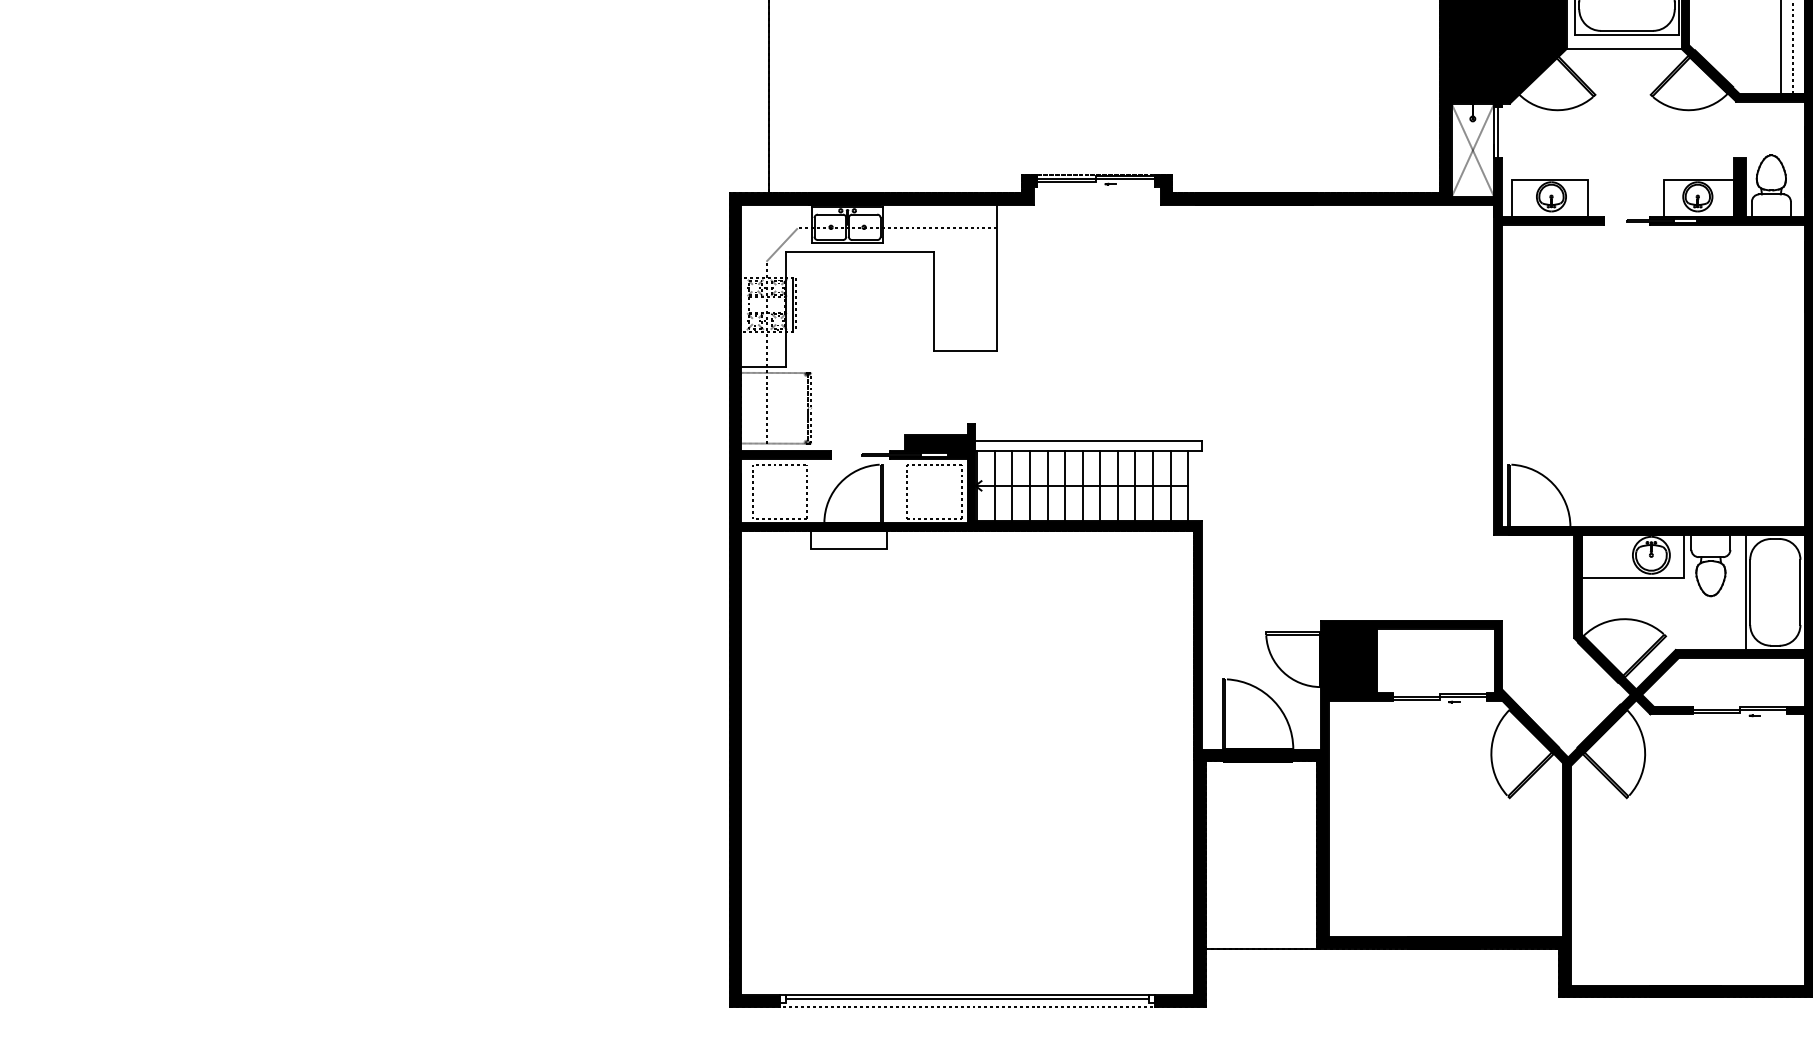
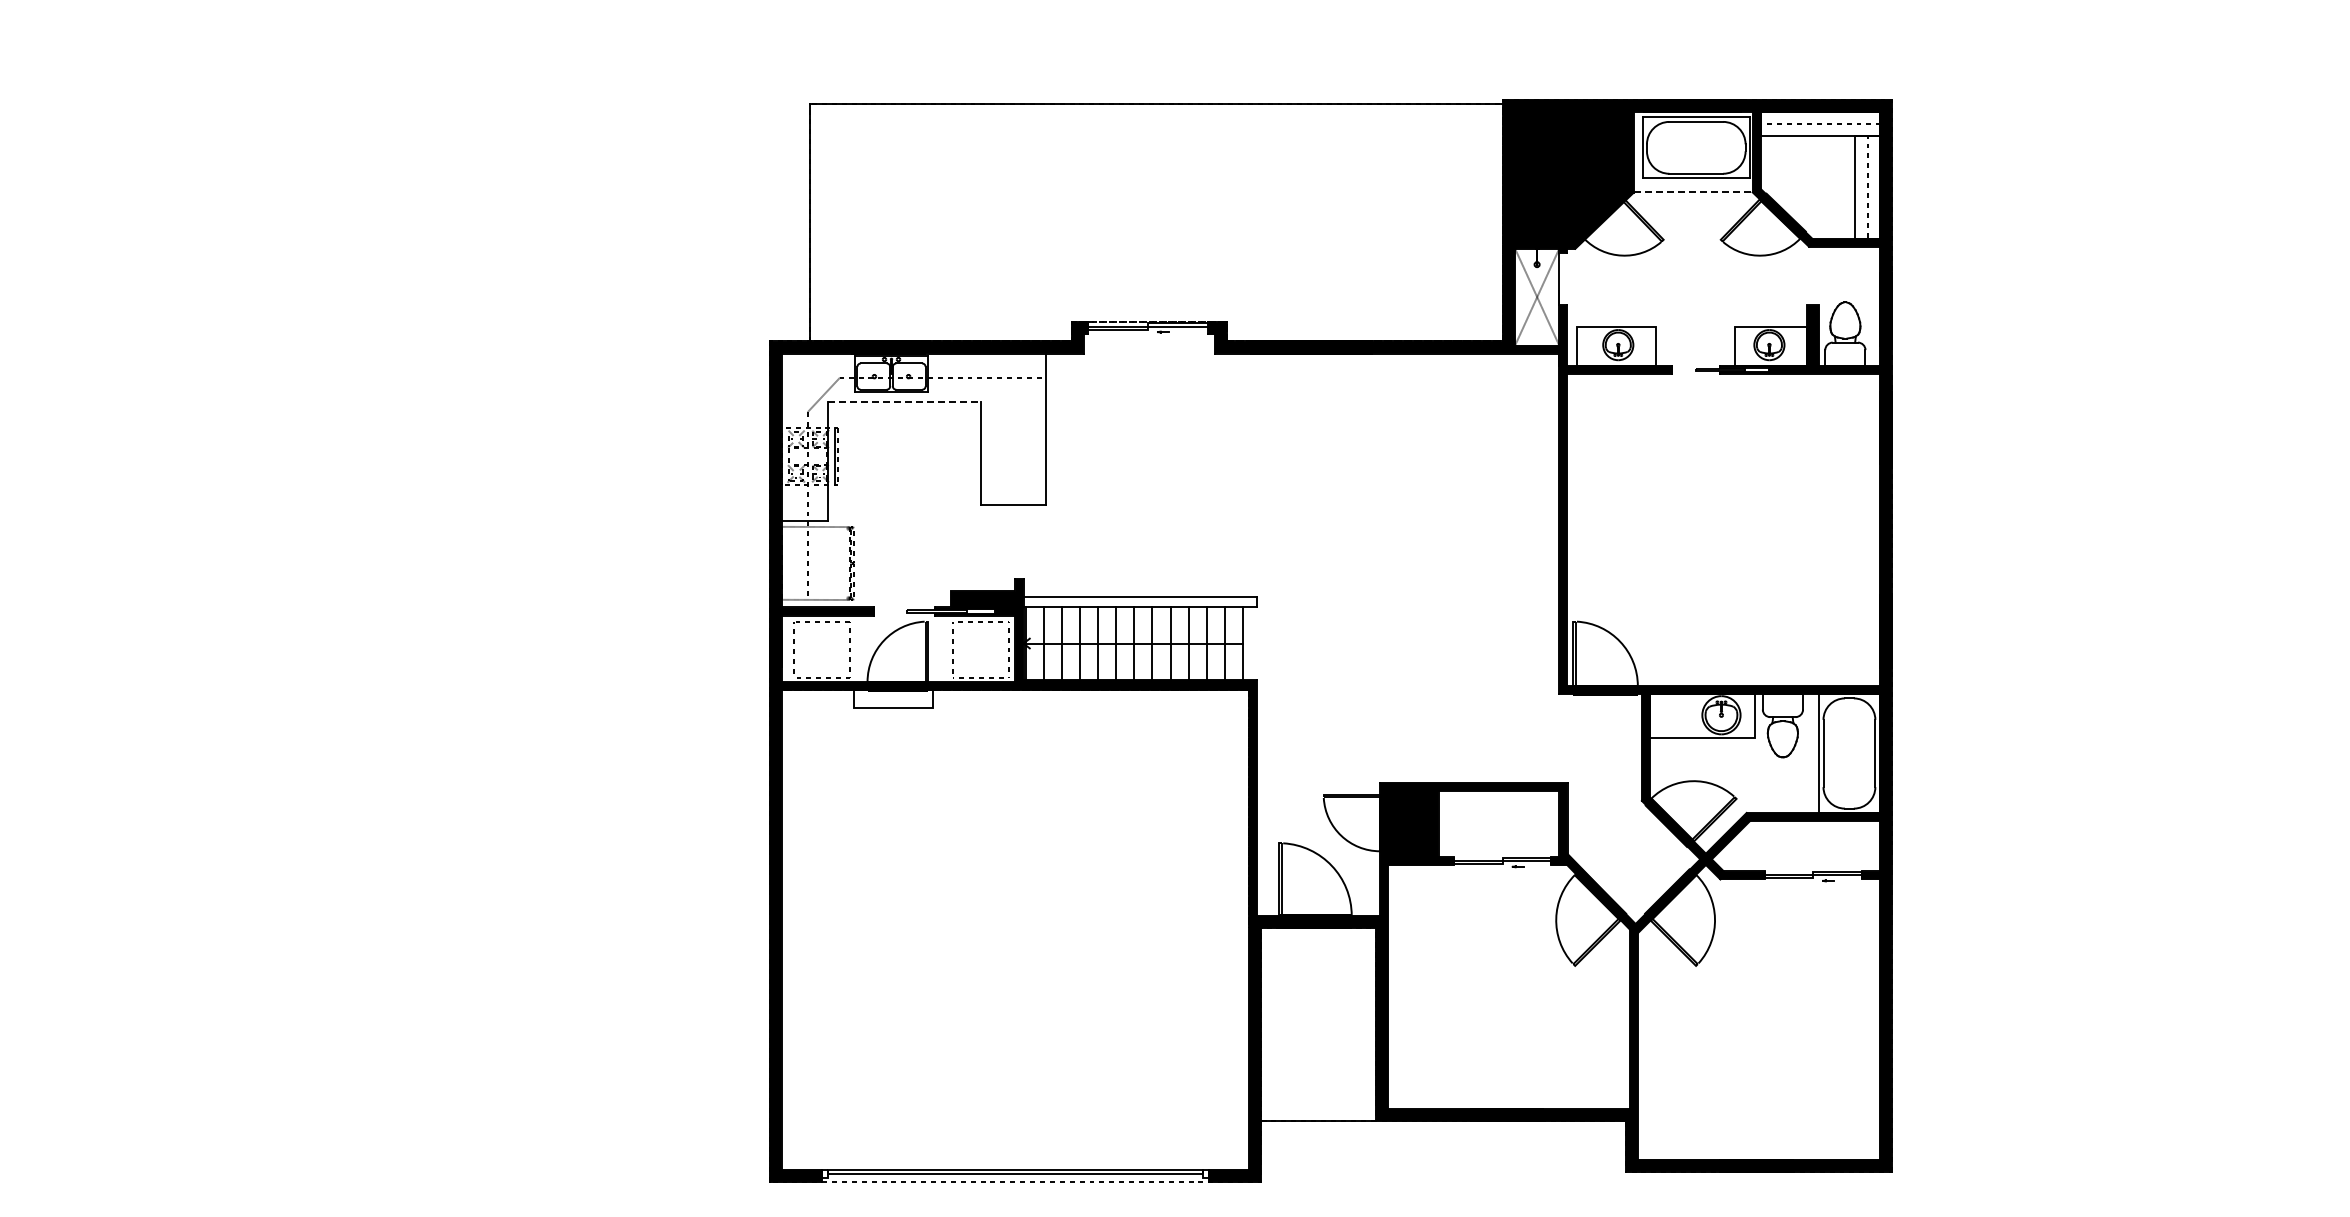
line: (1624, 49) -> (1693, 192), solid -> dashed
line: (1498, 132) -> (1563, 278), removed
line: (860, 251) -> (904, 401), solid -> dashed

